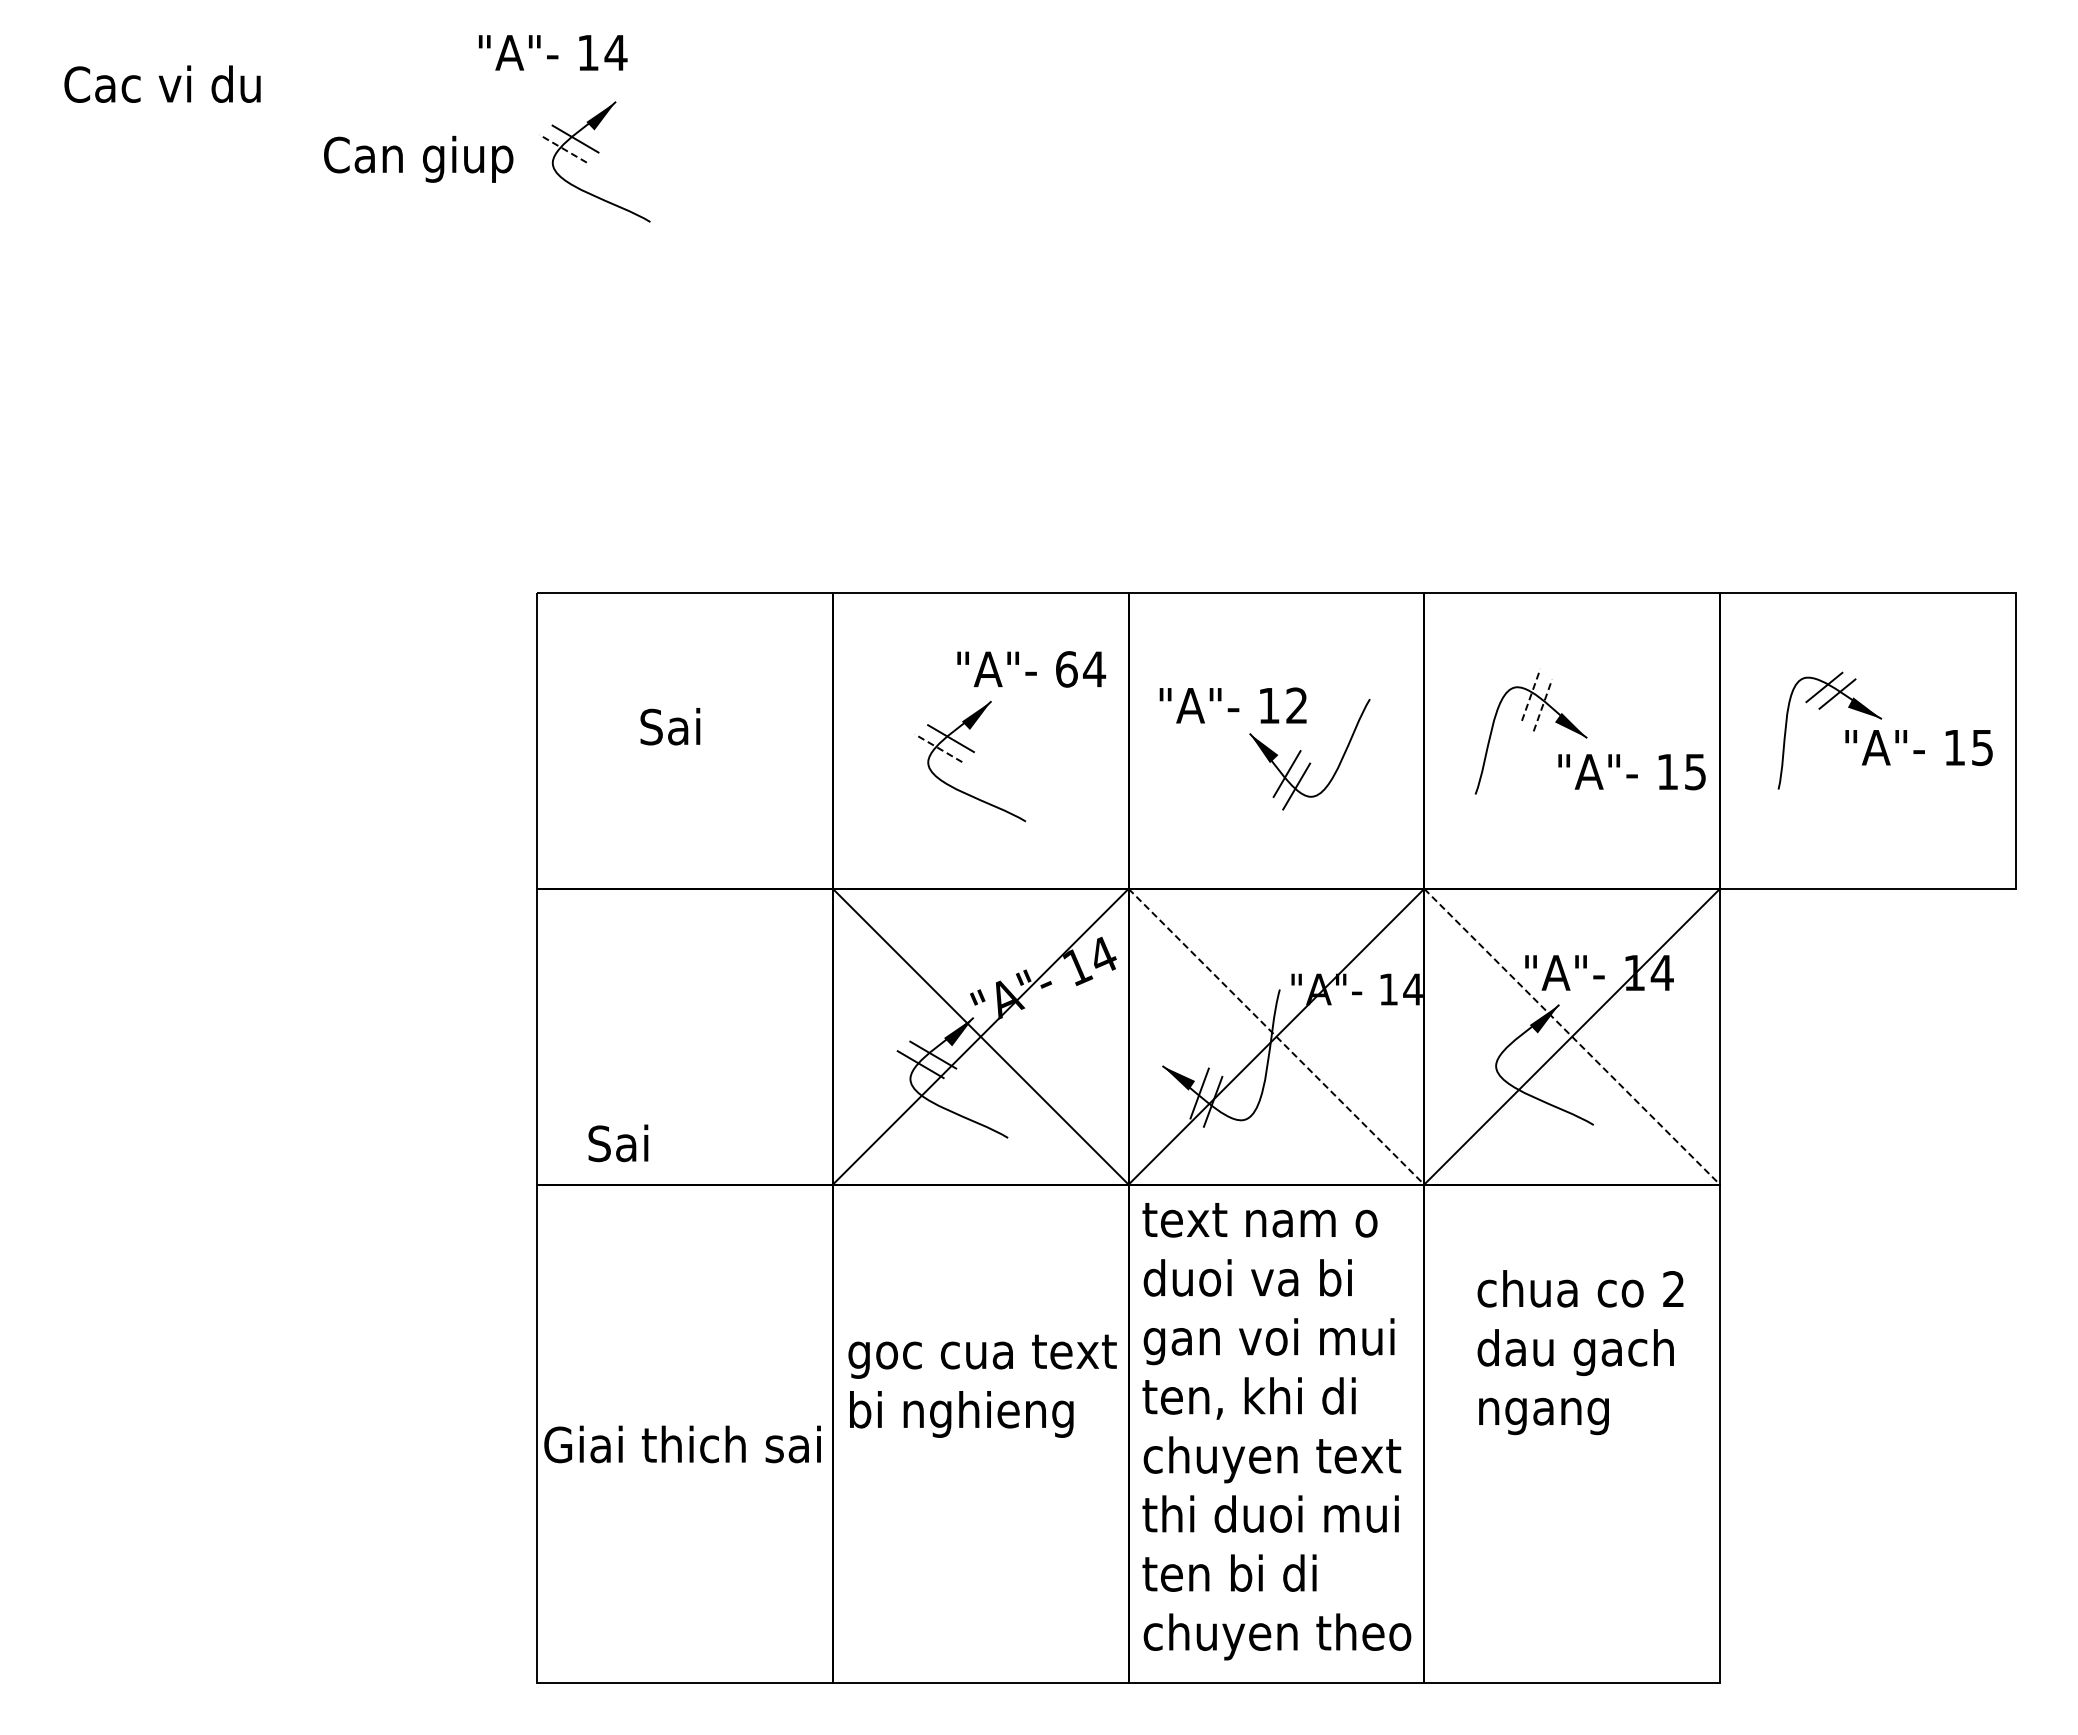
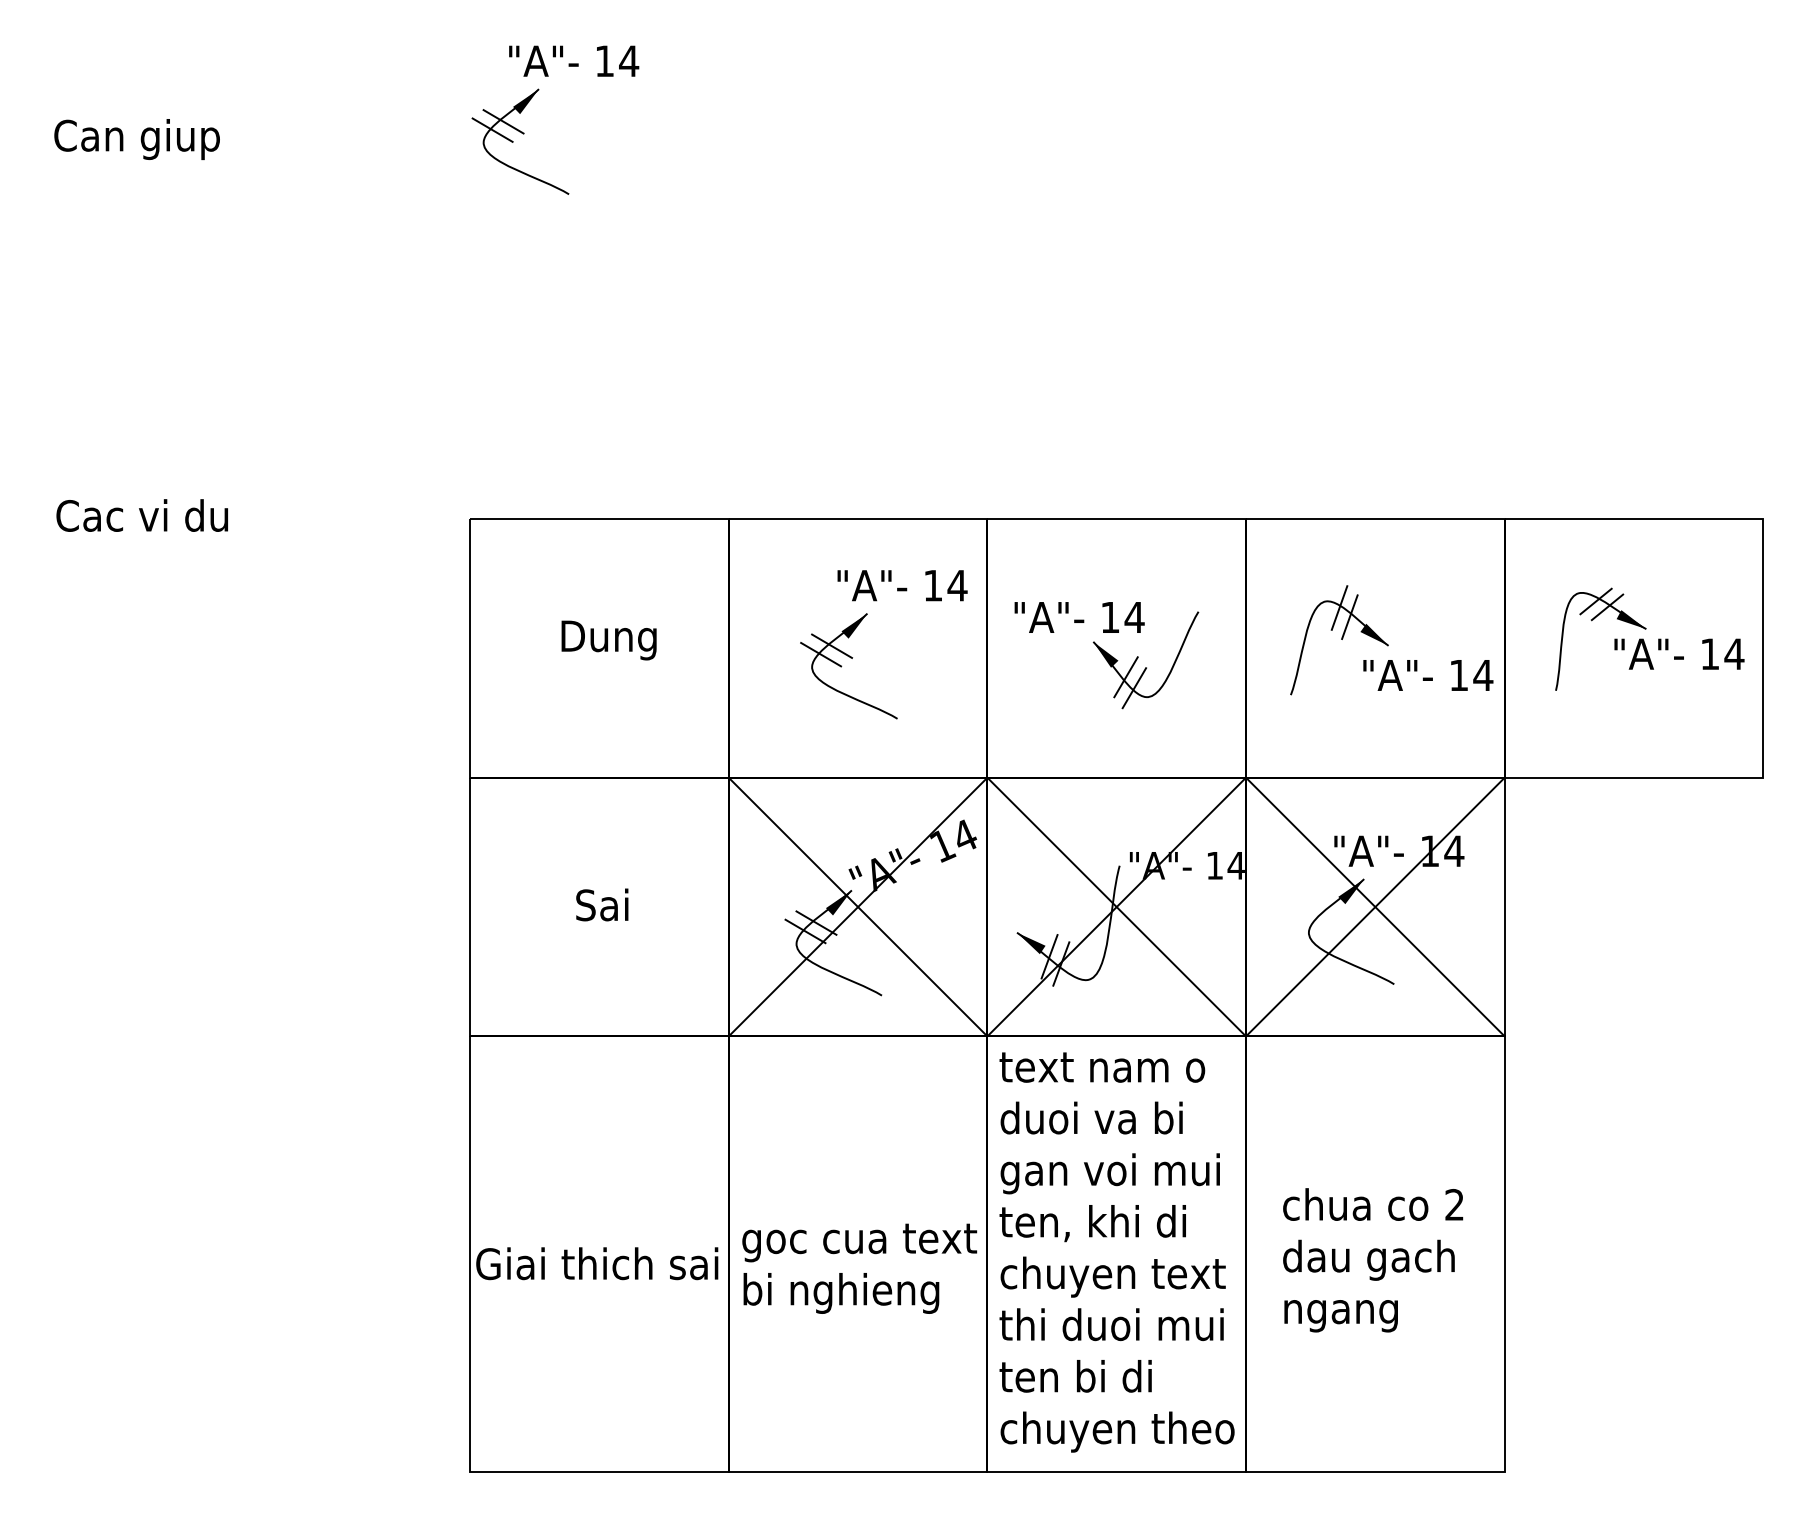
text: (553, 52) -> (574, 60), moved
text: (162, 83) -> (142, 514), moved
line: (563, 148) -> (493, 130), dashed -> solid
text: (418, 158) -> (136, 138), moved
text: (1066, 669) -> (933, 585), 64 -> 14
line: (1531, 694) -> (1339, 607), dashed -> solid
text: (1296, 705) -> (1134, 617), 12 -> 14
line: (1542, 705) -> (1349, 617), dashed -> solid
text: (695, 731) -> (608, 640), Sai -> Dung
line: (938, 748) -> (821, 654), dashed -> solid
text: (1982, 748) -> (1734, 654), 15 -> 14
text: (1695, 772) -> (1483, 675), 15 -> 14
line: (1276, 1037) -> (1116, 907), dashed -> solid
line: (1572, 1037) -> (1375, 907), dashed -> solid
text: (618, 1143) -> (602, 905), moved
text: (1580, 1352) -> (1373, 1260), moved
text: (982, 1385) -> (859, 1268), moved

